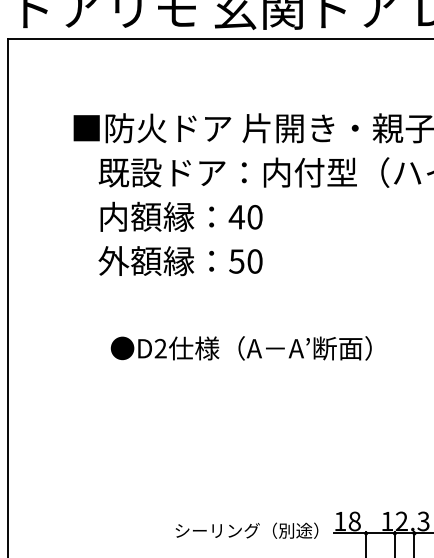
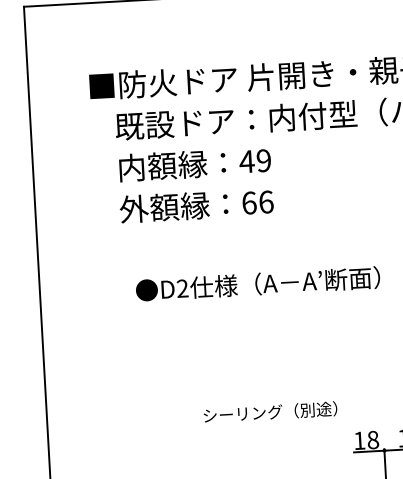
text: (254, 217) -> (263, 161), 40 -> 49
text: (245, 261) -> (257, 202), 50 -> 66
text: (247, 530) -> (270, 412), moved

